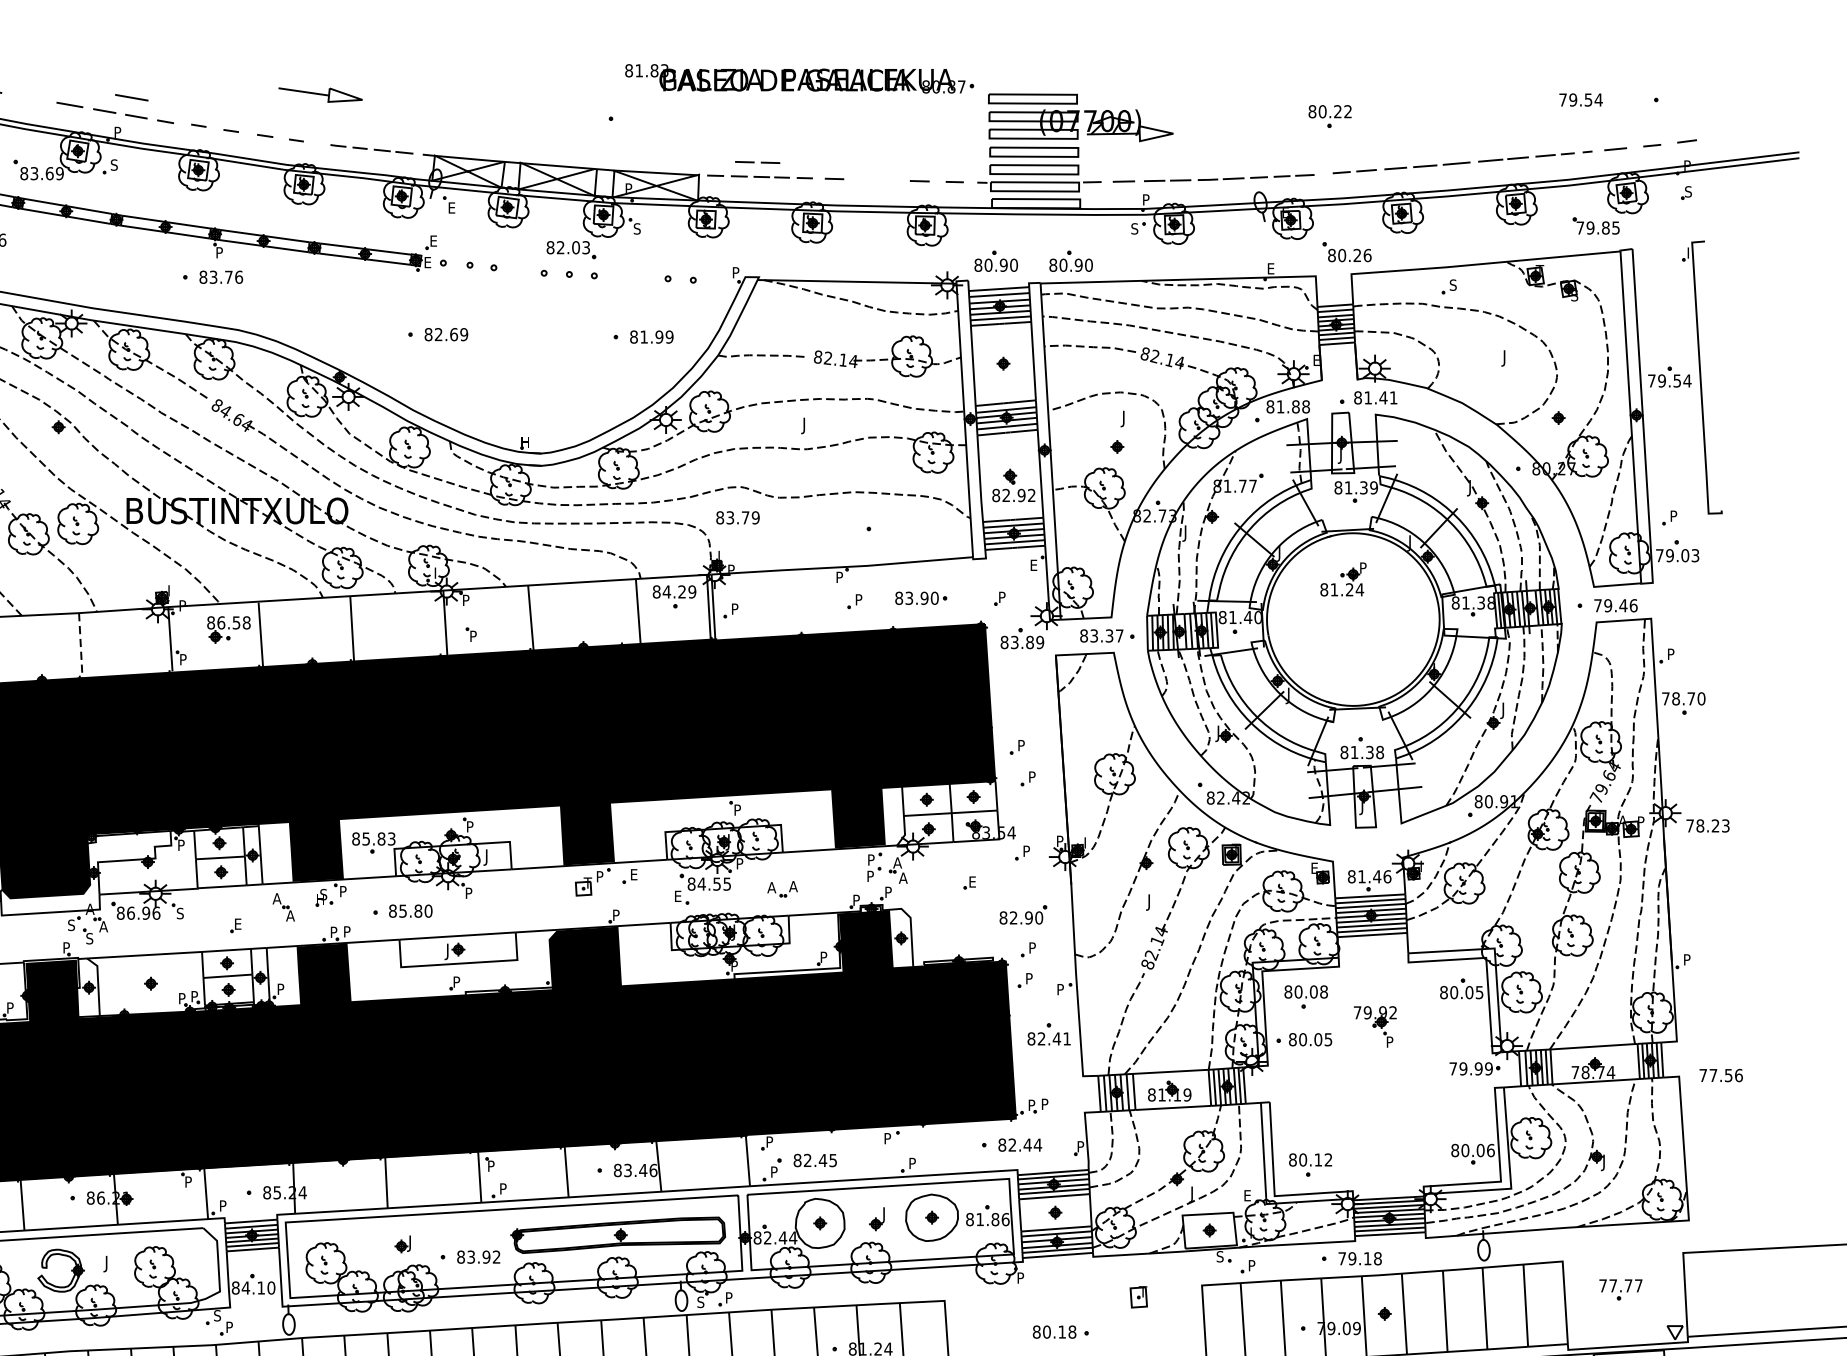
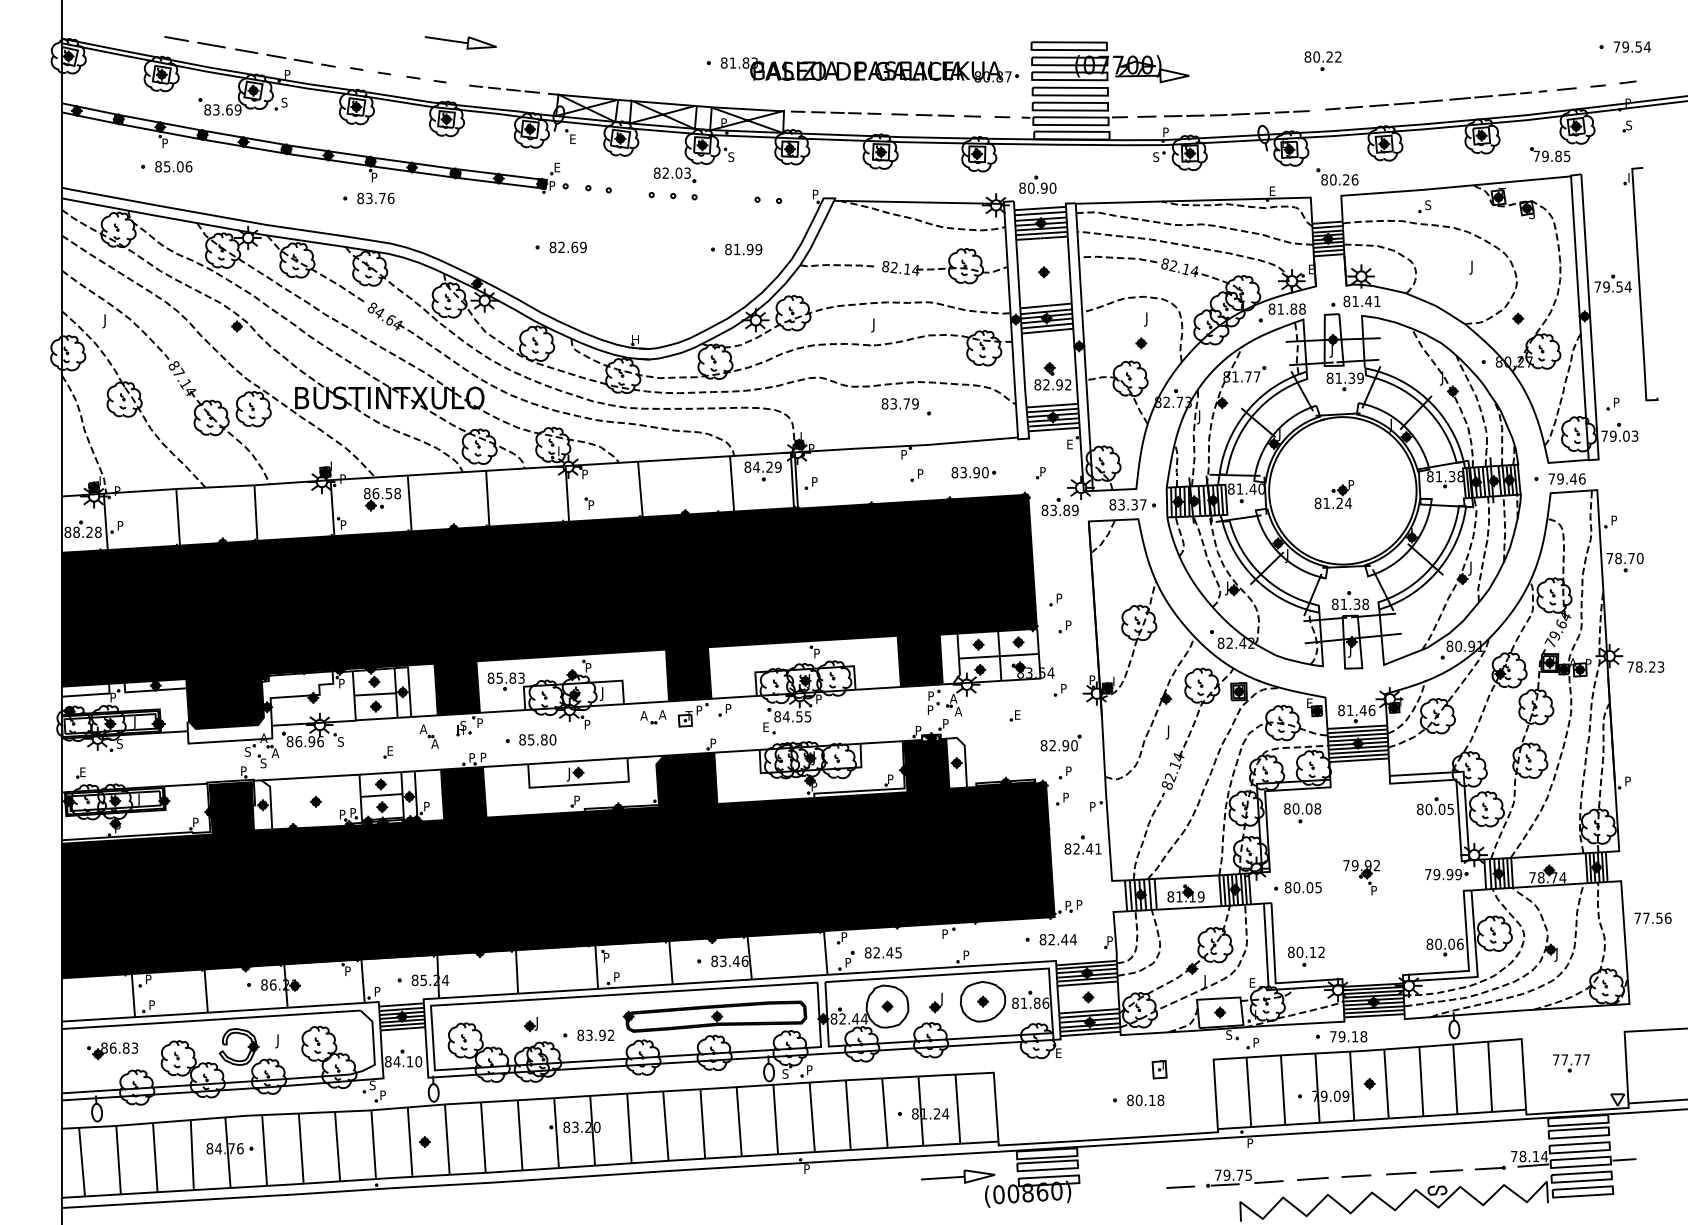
part: (799, 78) -> (869, 69), moved
line: (131, 97) -> (211, 44), moved
text: (1580, 99) -> (1631, 46), moved
line: (754, 162) -> (932, 115), moved
part: (1070, 260) -> (1101, 184), removed
text: (427, 262) -> (552, 185), E -> P
text: (737, 517) -> (899, 403), moved
part: (1343, 579) -> (1334, 494), moved
line: (80, 646) -> (255, 513), dashed -> solid
text: (635, 874) -> (729, 708), E -> P
part: (782, 889) -> (653, 717), moved
part: (1375, 1026) -> (1361, 877), moved
part: (1303, 1039) -> (1297, 887), moved
text: (1720, 1074) -> (1652, 917), moved
text: (1021, 1277) -> (1059, 1052), P -> E
text: (1054, 1332) -> (1145, 1100), moved

